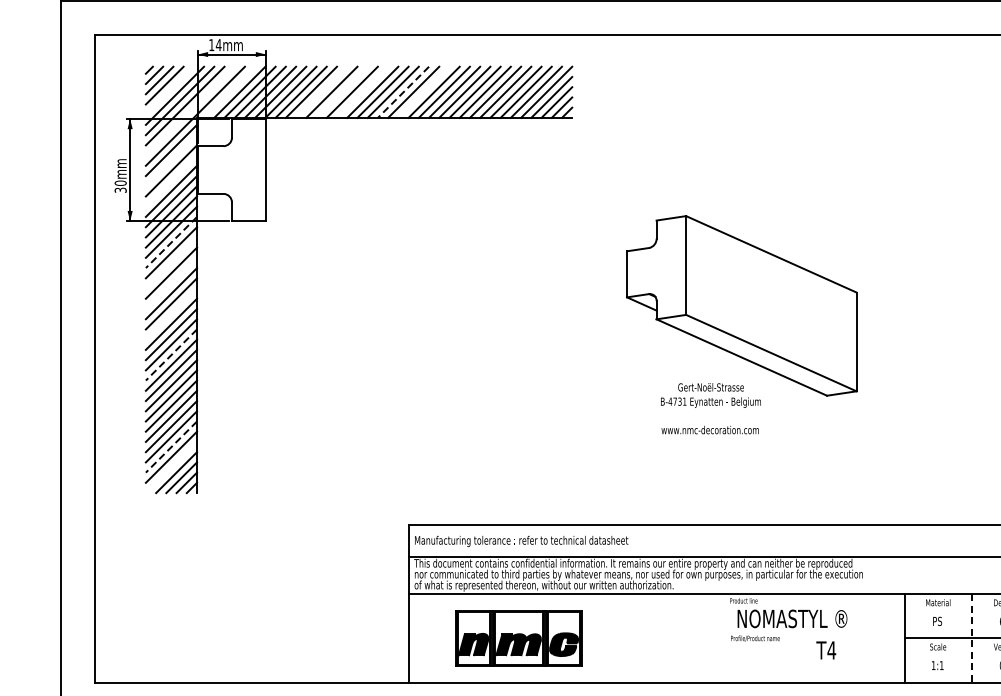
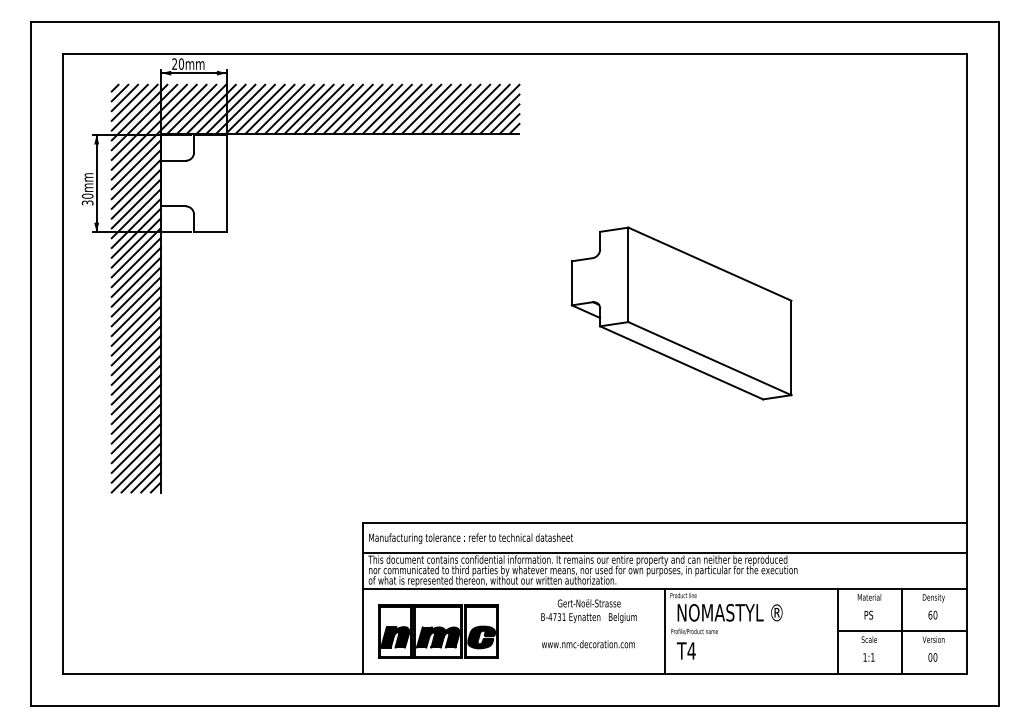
text: (215, 44) -> (178, 63), 14mm -> 20mm
line: (169, 90) -> (134, 107), added
line: (229, 91) -> (191, 108), added
line: (321, 91) -> (279, 108), added
line: (341, 91) -> (298, 108), added
line: (362, 91) -> (318, 108), added
line: (423, 91) -> (377, 108), added
line: (403, 92) -> (358, 109), dashed -> solid
line: (189, 110) -> (153, 126), added
line: (170, 160) -> (135, 174), added
line: (170, 180) -> (135, 193), added
line: (171, 242) -> (136, 252), dashed -> solid
line: (170, 263) -> (135, 272), added
line: (170, 282) -> (135, 291), added
line: (170, 313) -> (135, 320), added
line: (171, 355) -> (136, 360), dashed -> solid
text: (710, 408) -> (588, 623), moved
line: (171, 447) -> (136, 448), dashed -> solid
line: (170, 466) -> (135, 467), added
part: (518, 638) -> (438, 631), moved
line: (723, 638) -> (664, 631), added
line: (972, 638) -> (902, 631), dashed -> solid
text: (825, 649) -> (685, 650), moved

